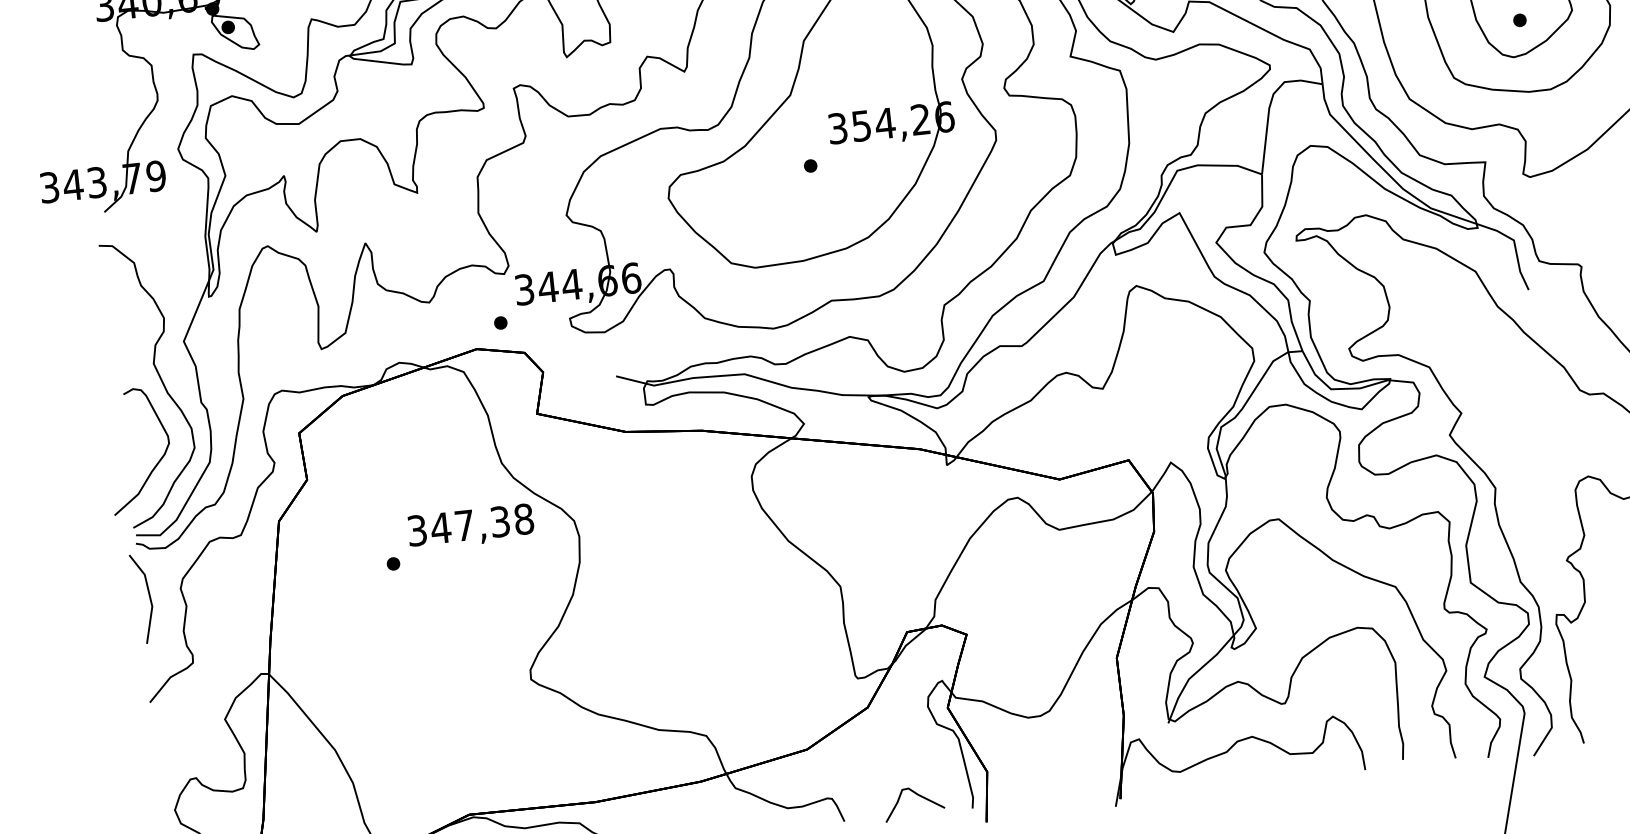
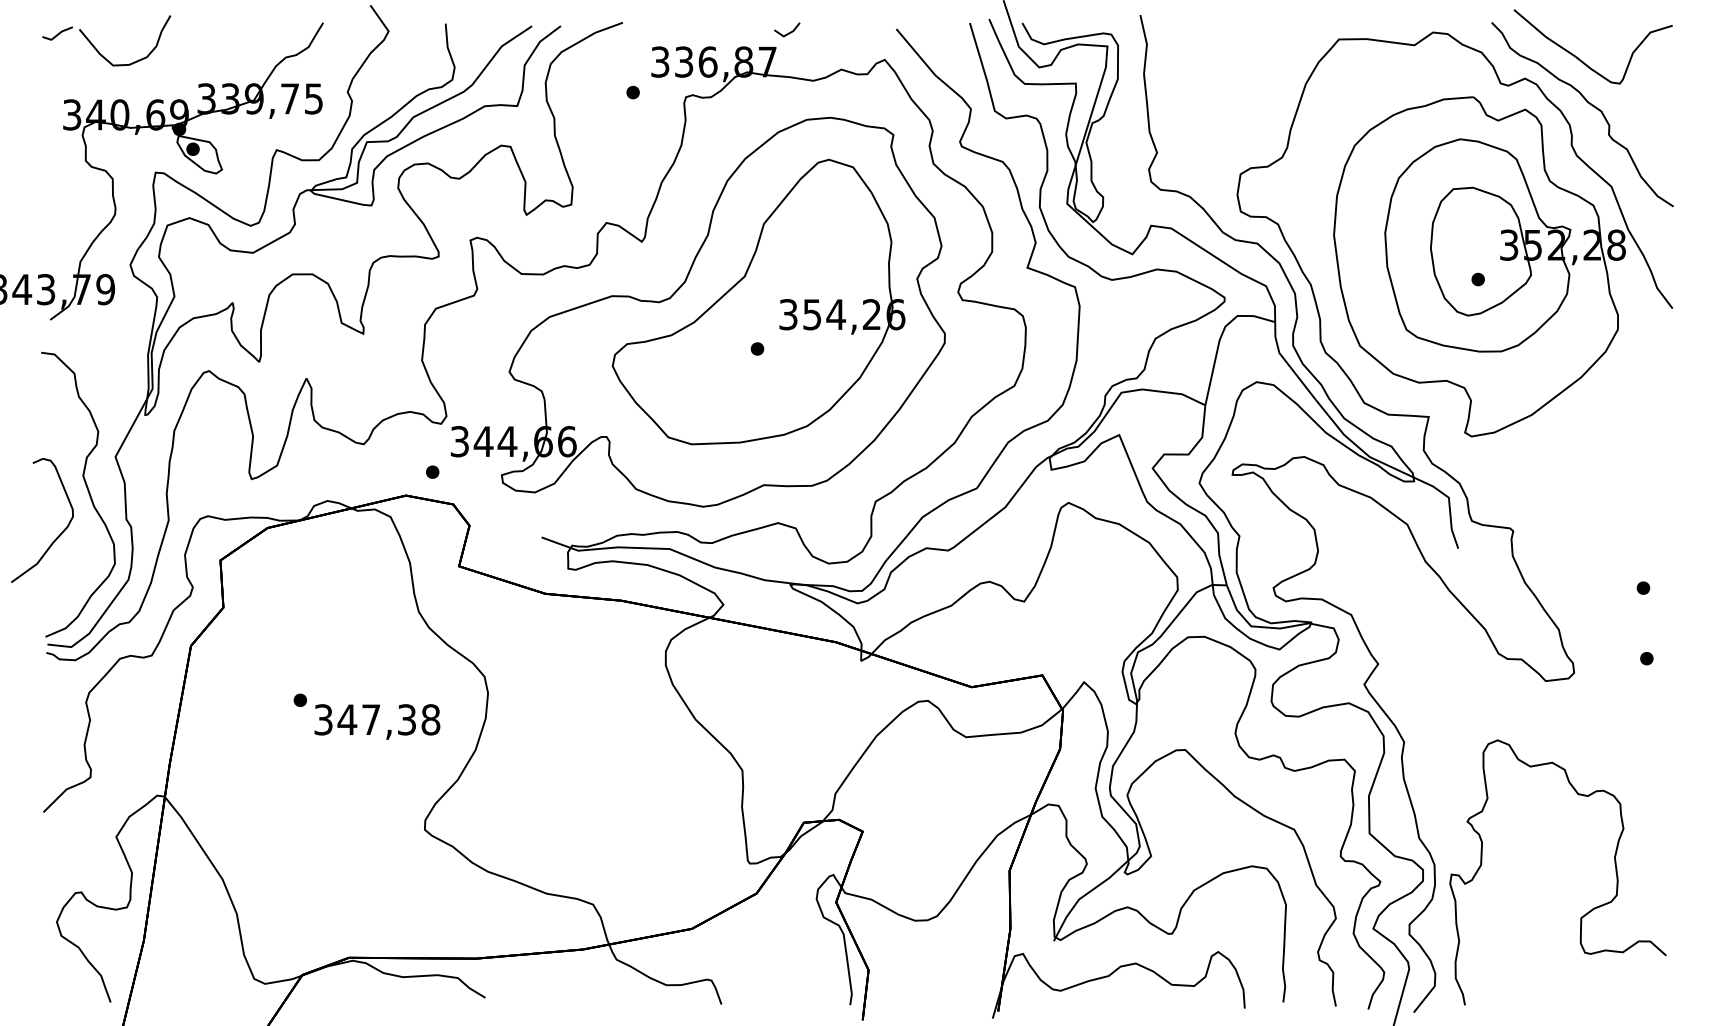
curve: (156, 463) -> (58, 535), moved
text: (471, 526) -> (377, 721), moved
line: (148, 597) -> (53, 707), removed
curve: (917, 795) -> (796, 986), removed

